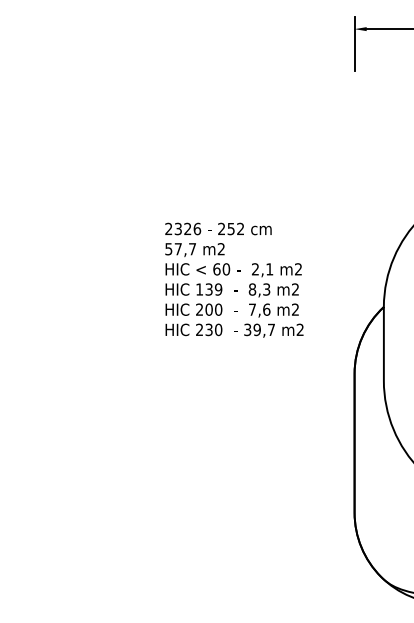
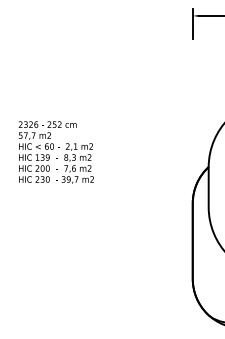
text: (232, 280) -> (55, 152), moved

